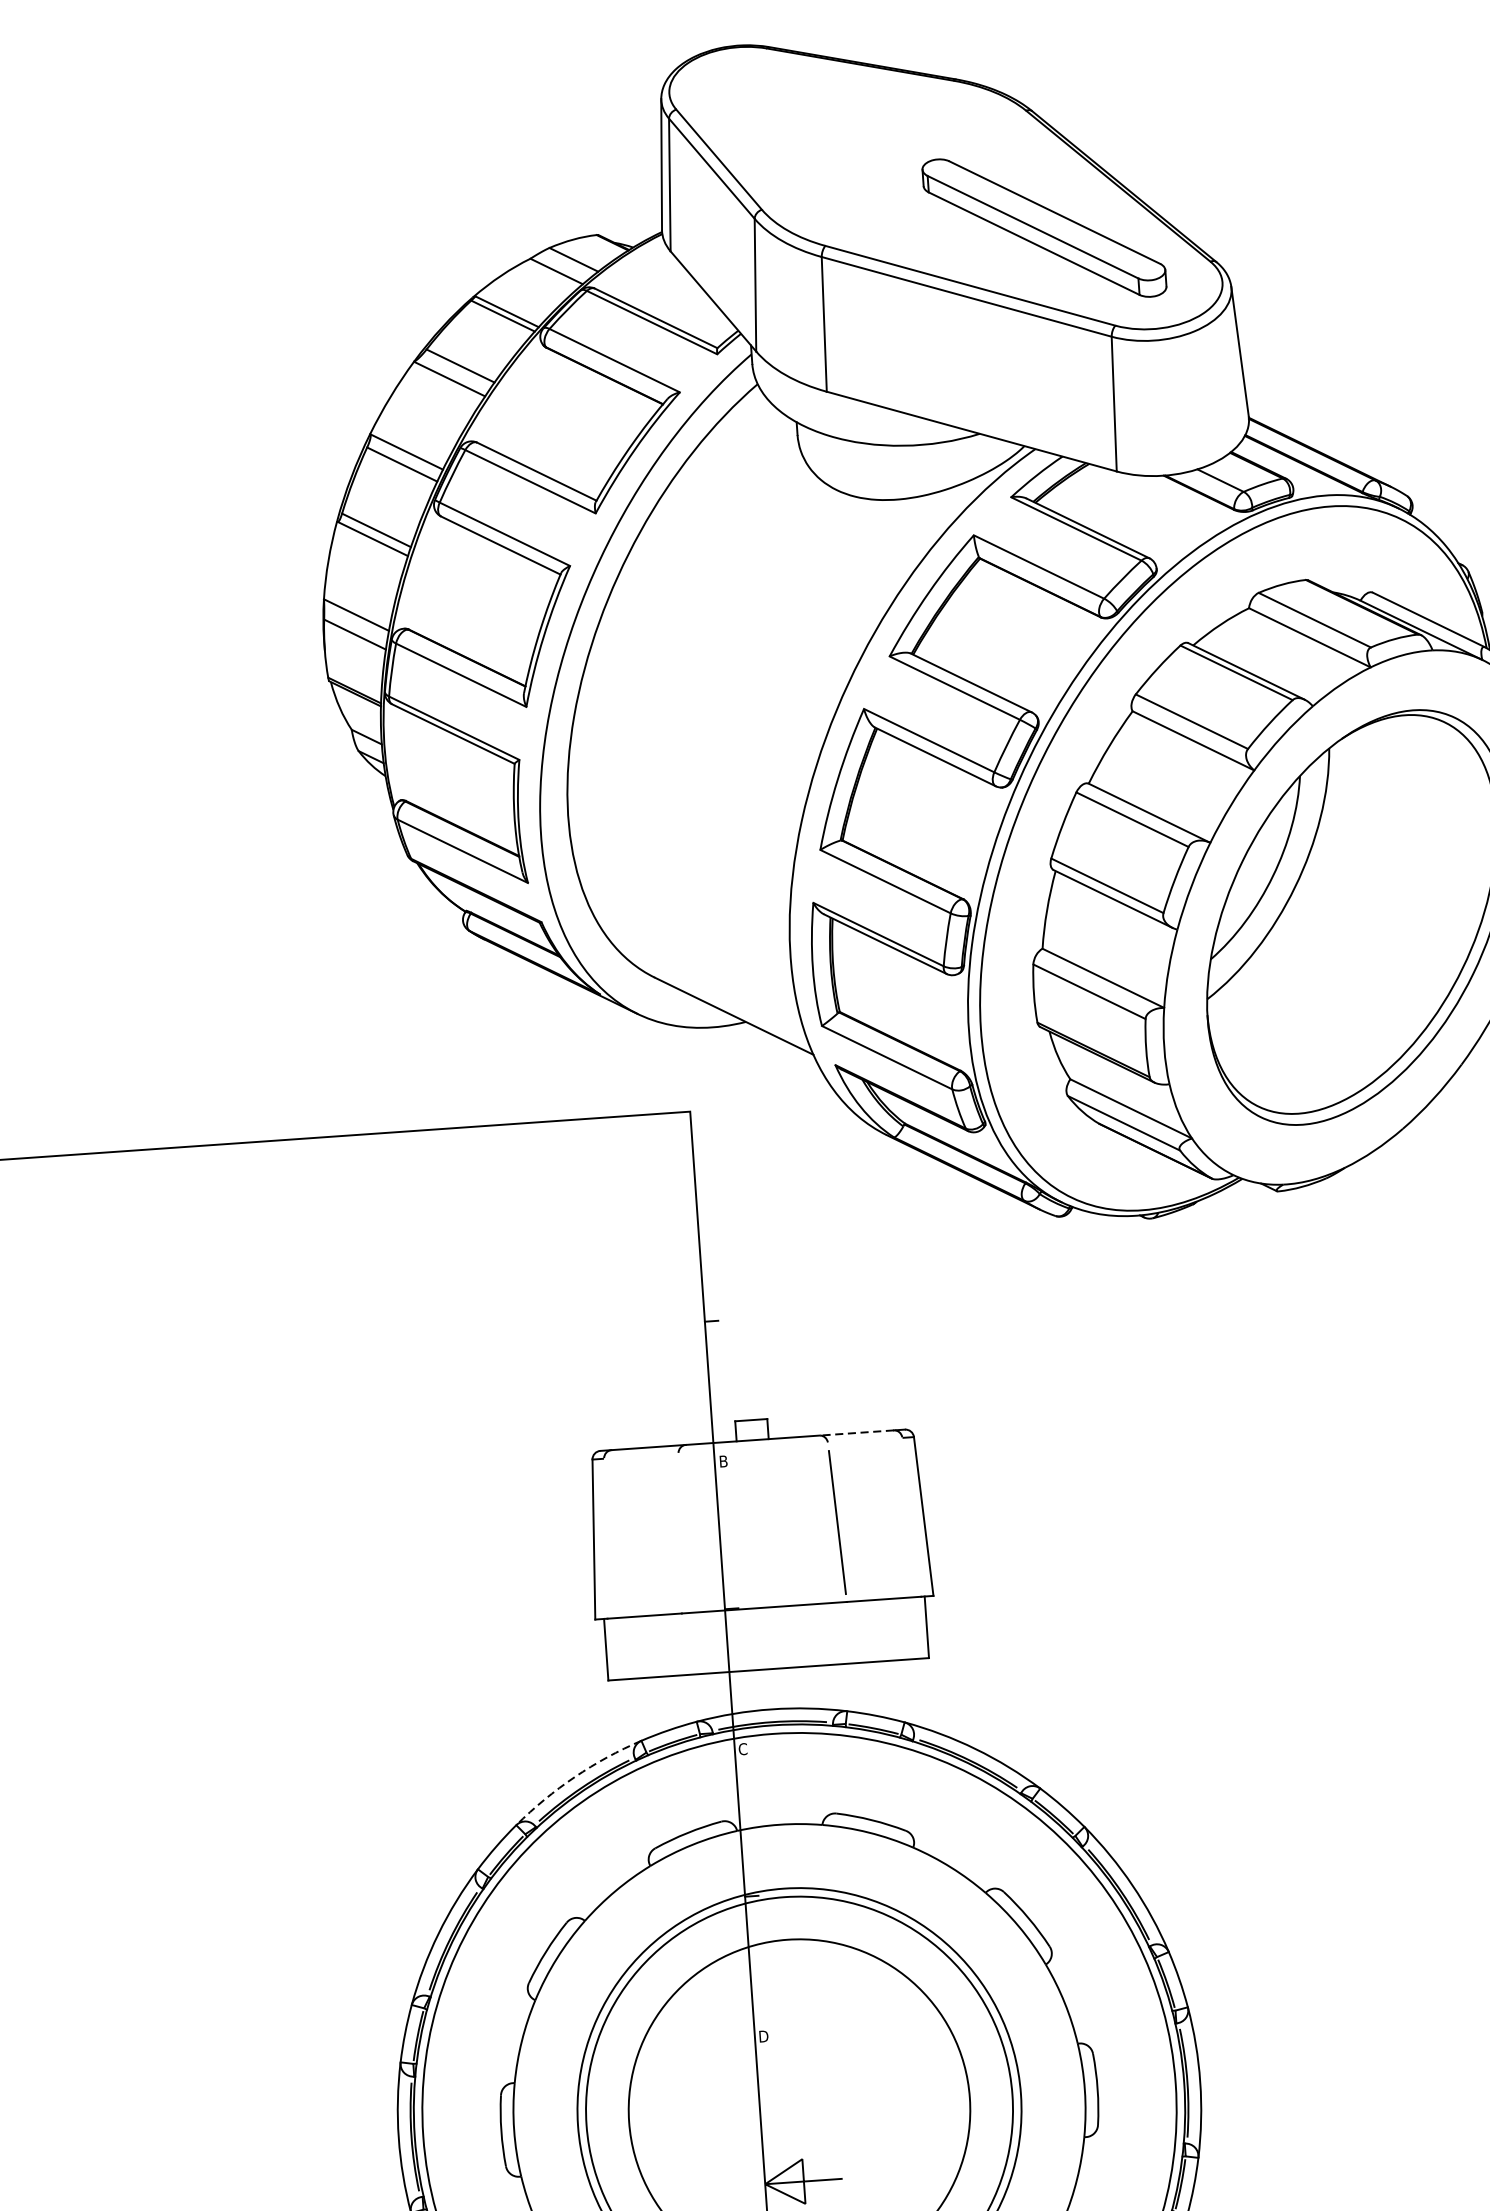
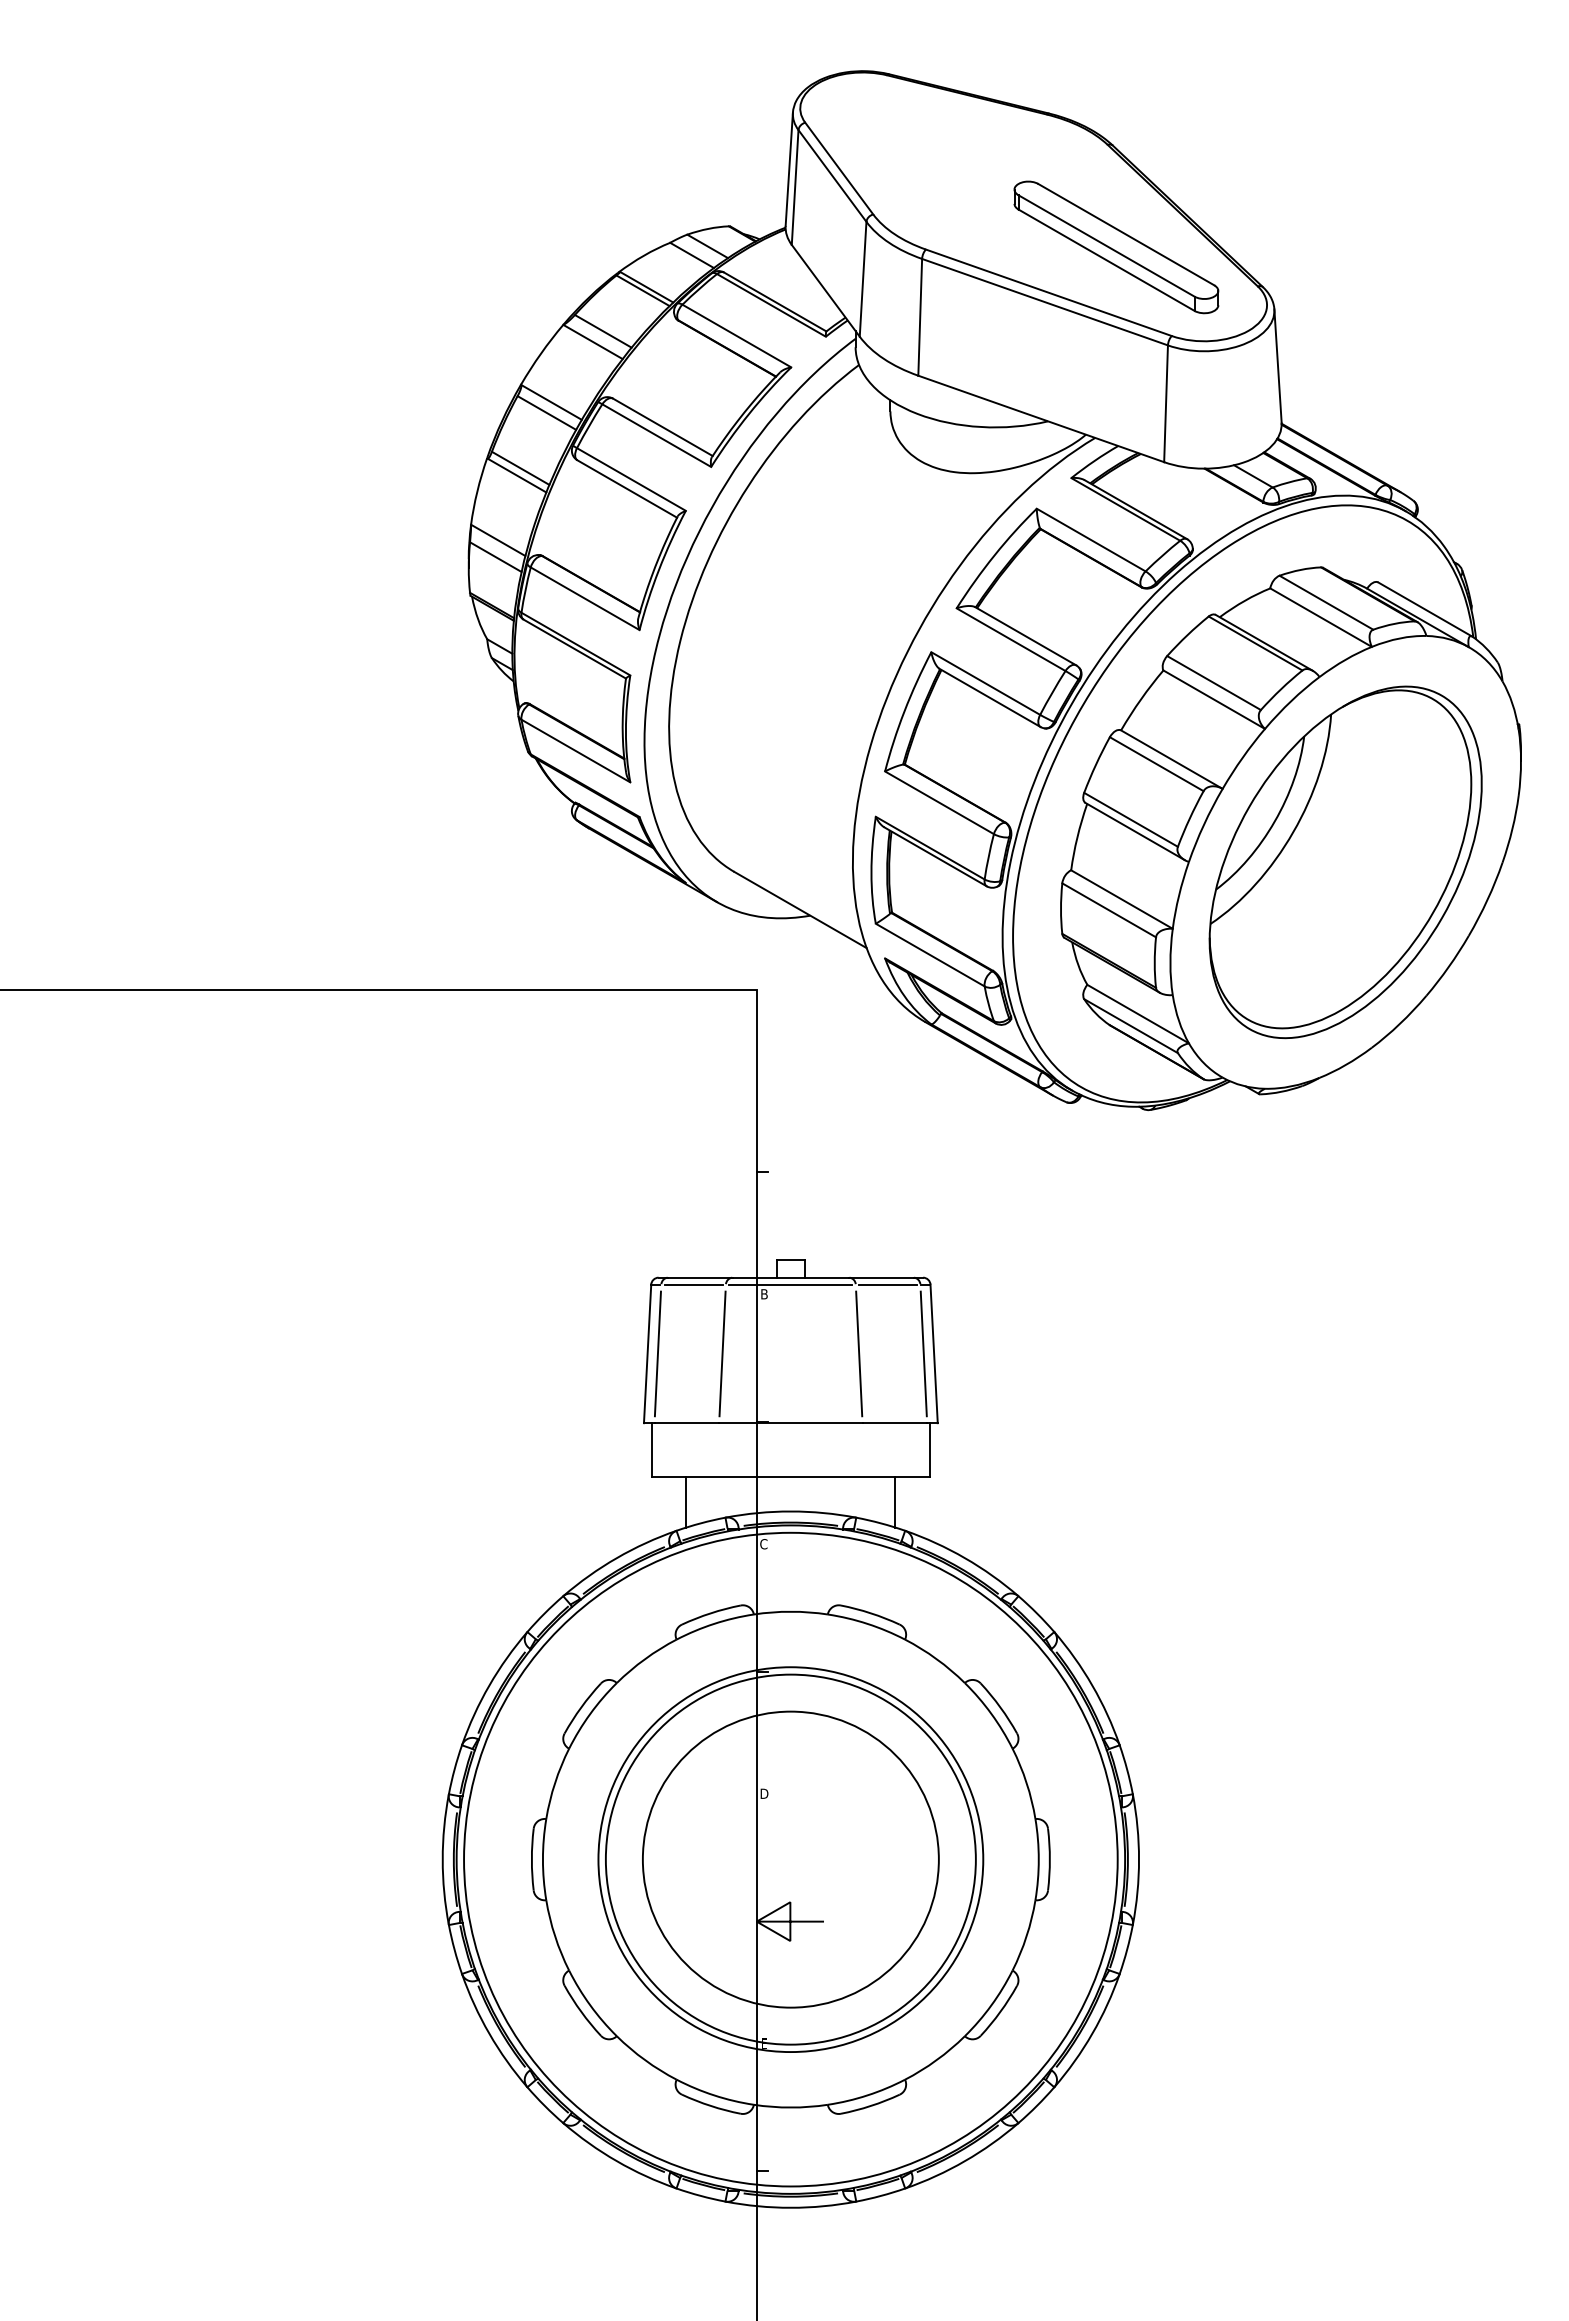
line: (855, 1432) -> (880, 1277), dashed -> solid
line: (865, 1440) -> (888, 1284), added
line: (752, 1448) -> (790, 1284), added
line: (641, 1455) -> (693, 1284), added
line: (911, 1516) -> (923, 1353), added
line: (680, 1533) -> (722, 1353), added
line: (605, 1538) -> (657, 1353), added
line: (891, 1689) -> (895, 1501), added
line: (650, 1706) -> (686, 1501), added
arc: (574, 1777) -> (616, 1558), dashed -> solid

